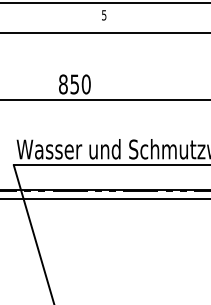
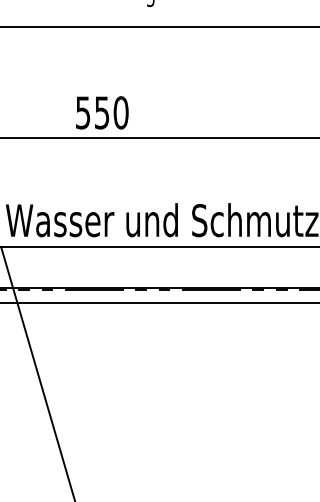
text: (63, 84) -> (83, 112), 850 -> 550

